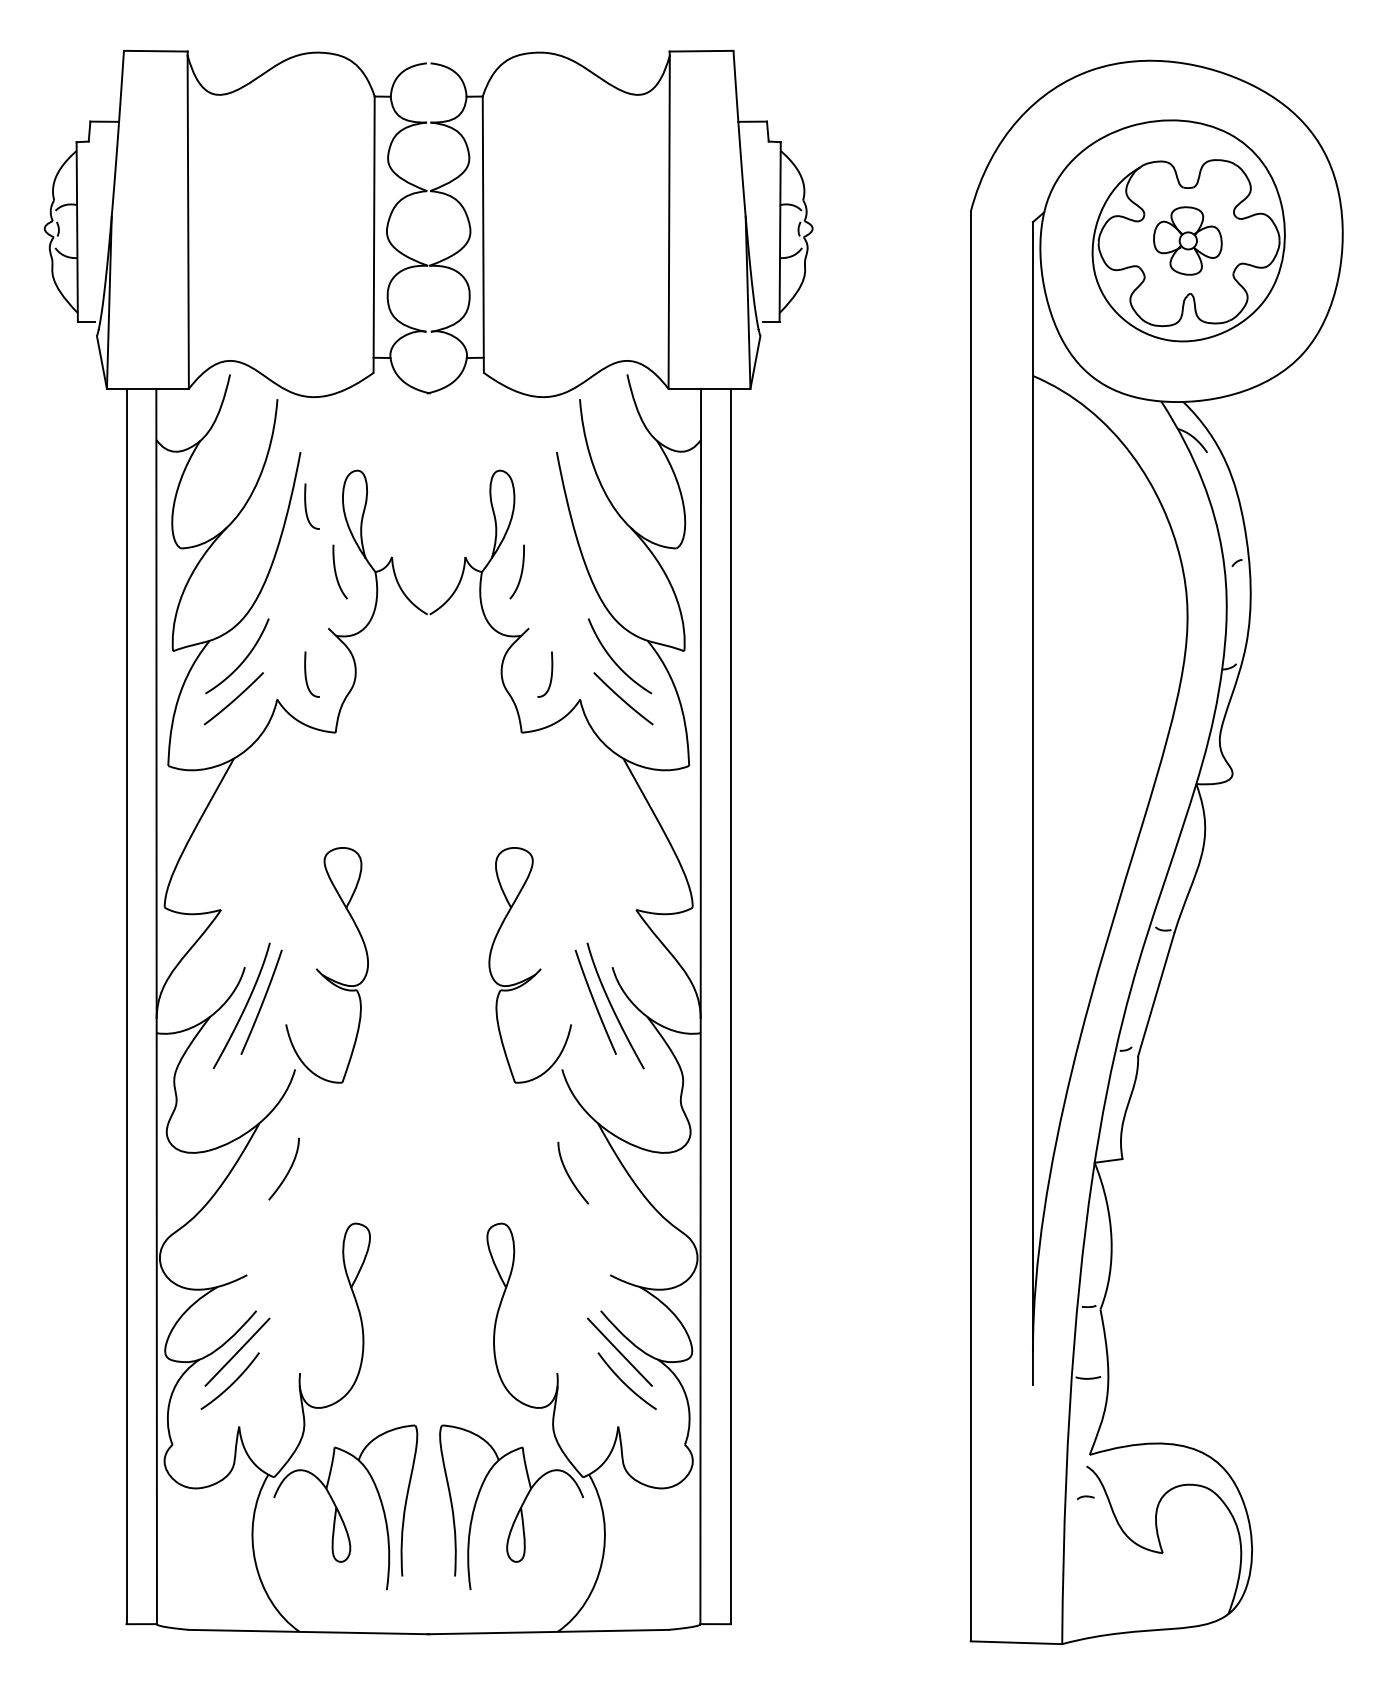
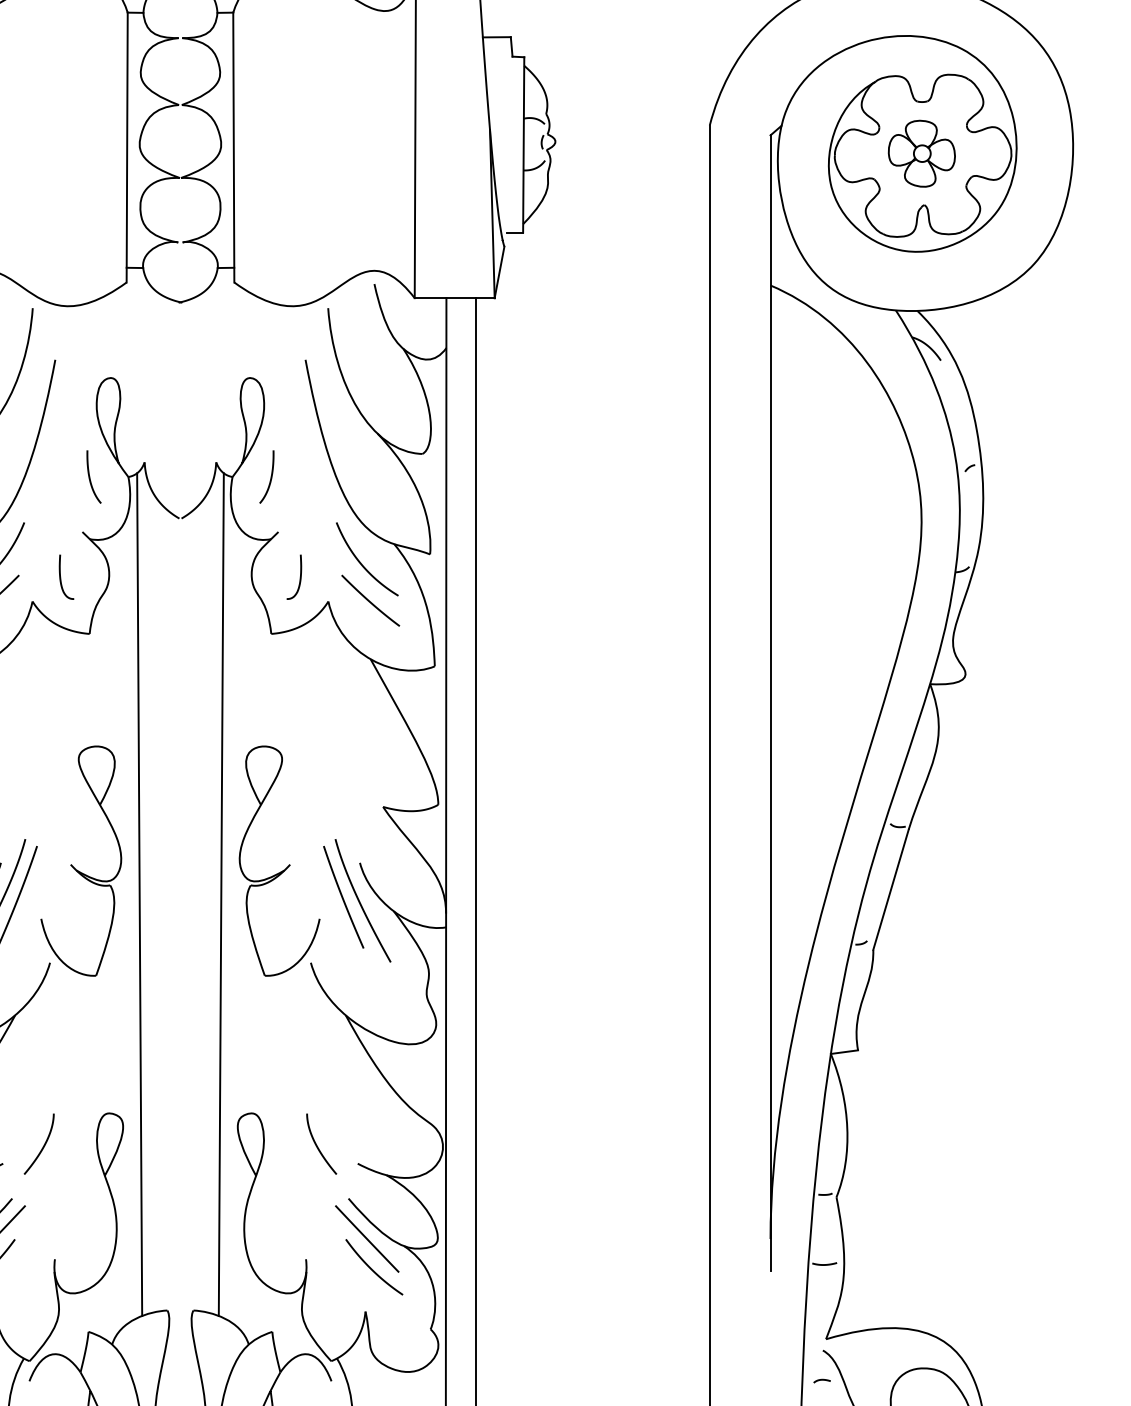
curve: (306, 506) -> (61, 413), removed
line: (386, 999) -> (139, 894), added
line: (470, 999) -> (221, 894), added
curve: (287, 1171) -> (42, 1146), moved
curve: (569, 1175) -> (317, 1146), moved

